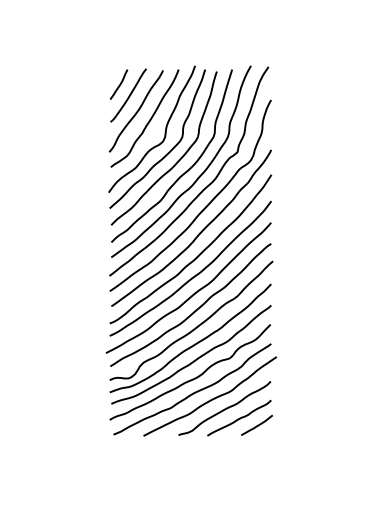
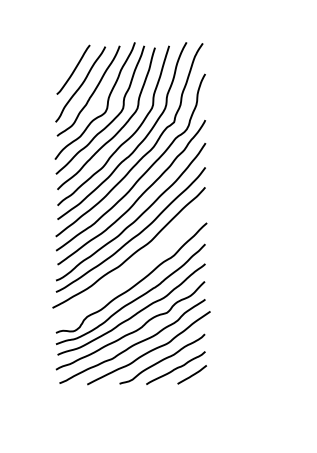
curve: (119, 84) -> (65, 59), removed
curve: (195, 309) -> (135, 267), removed

